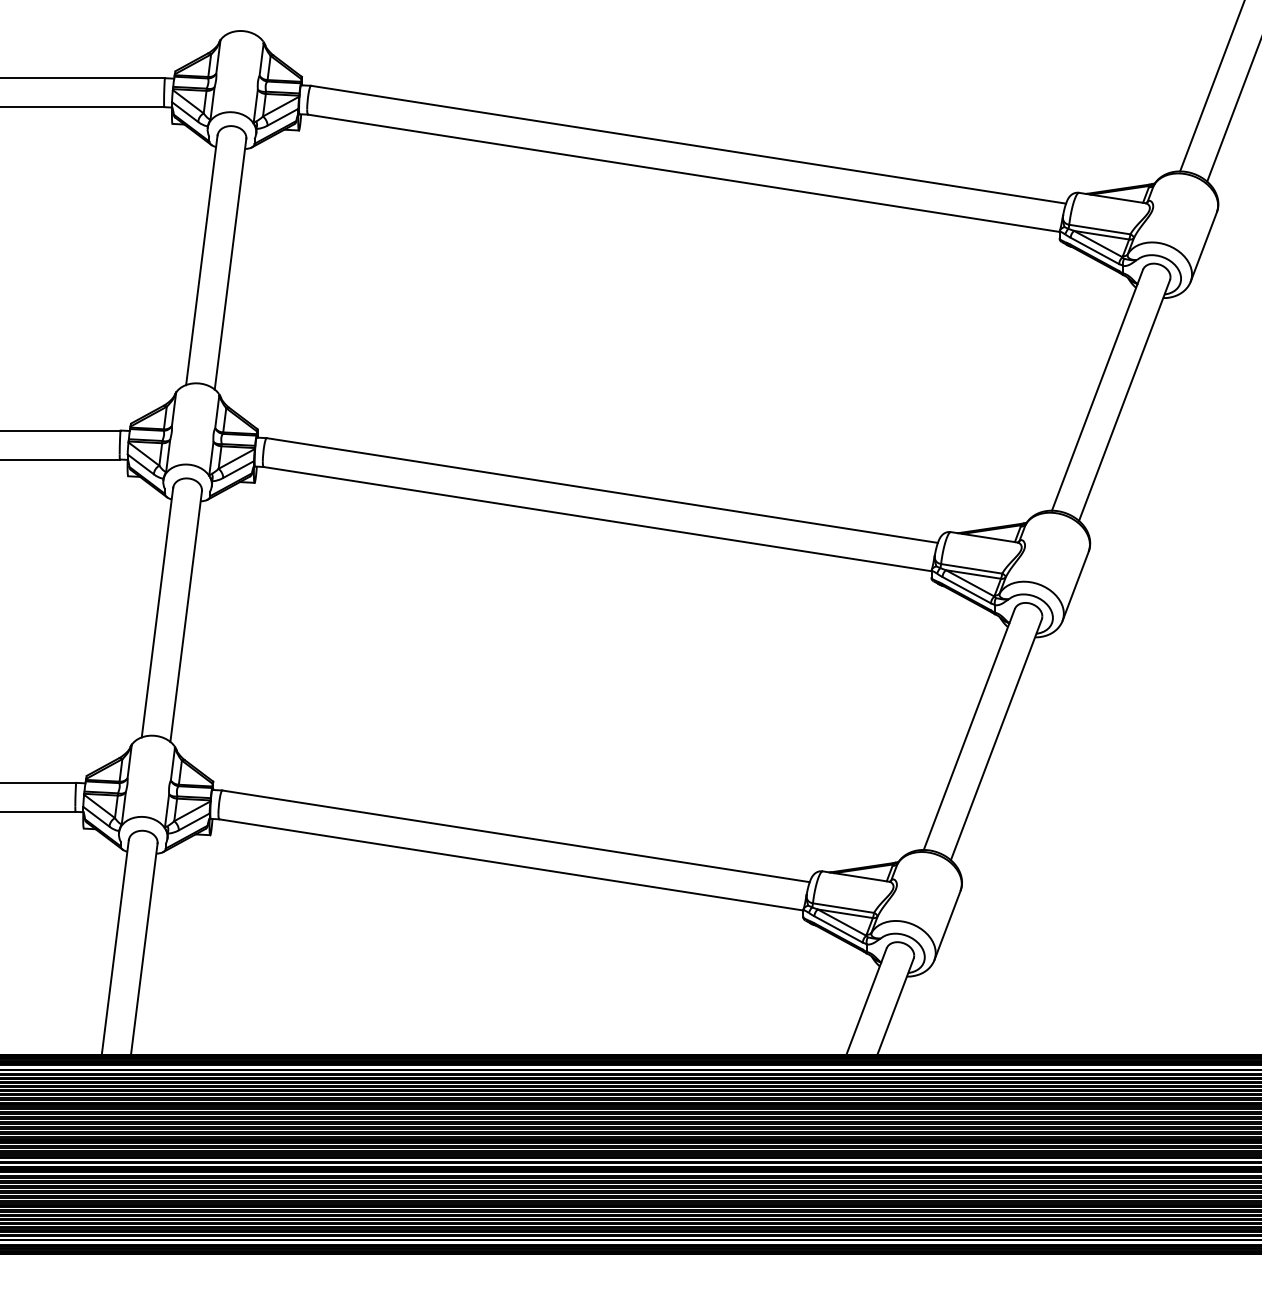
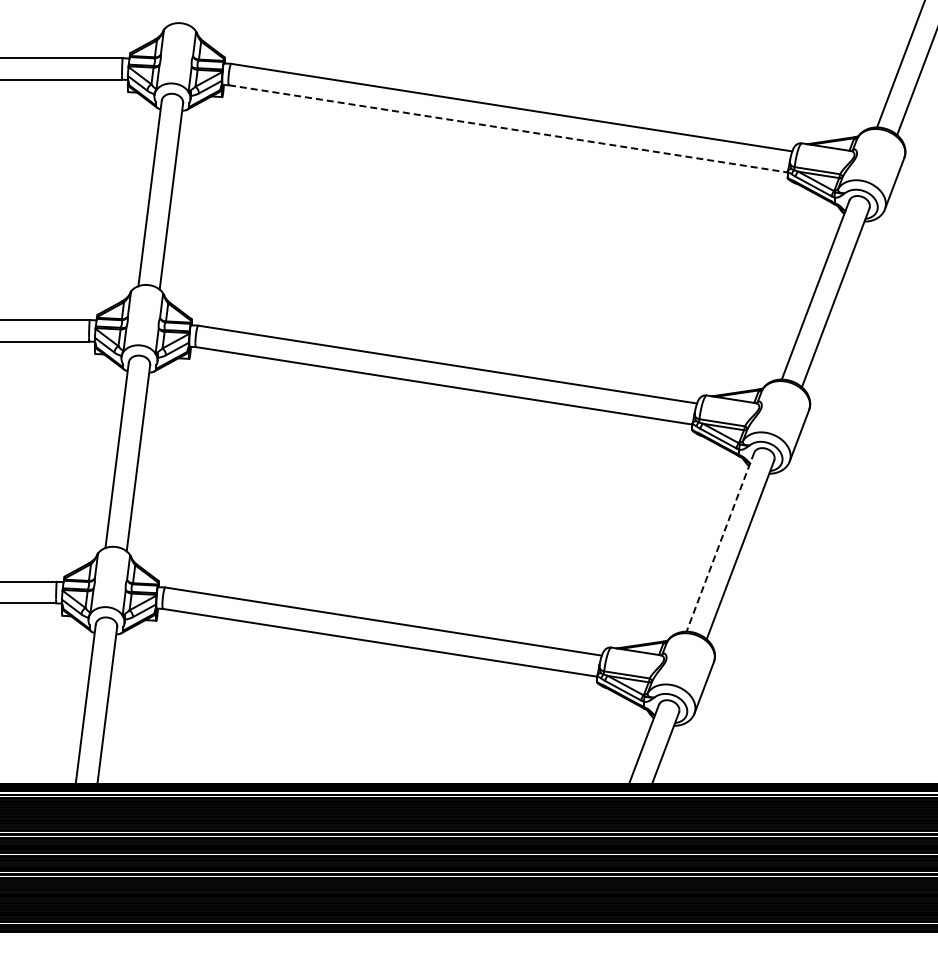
line: (684, 172) -> (508, 128), solid -> dashed
line: (969, 729) -> (720, 542), solid -> dashed

